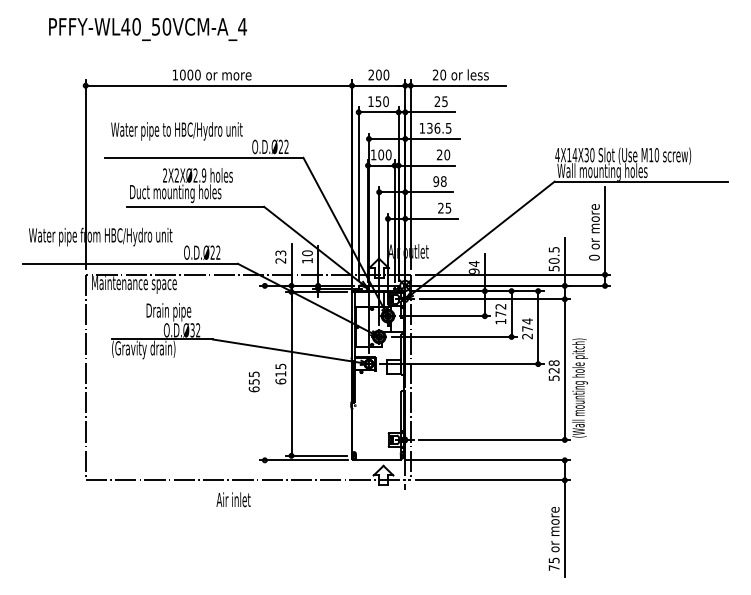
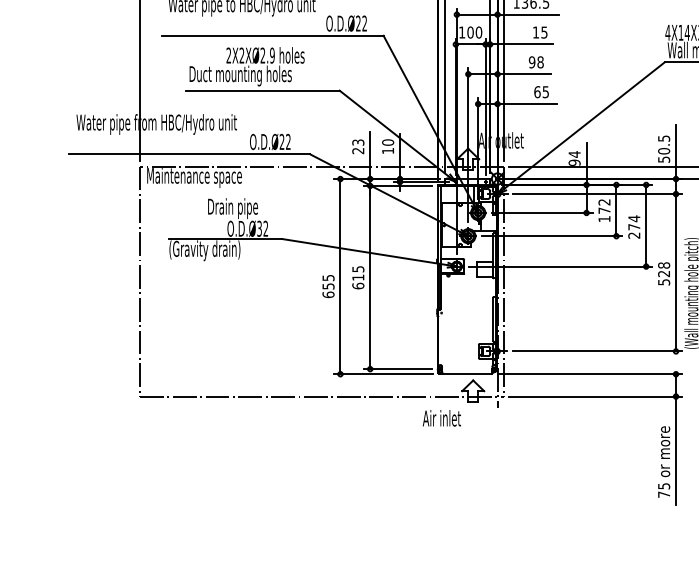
text: (443, 154) -> (540, 32), 20 -> 15
text: (440, 207) -> (536, 91), 25 -> 65
line: (264, 372) -> (340, 275), added
text: (233, 499) -> (441, 418), moved

